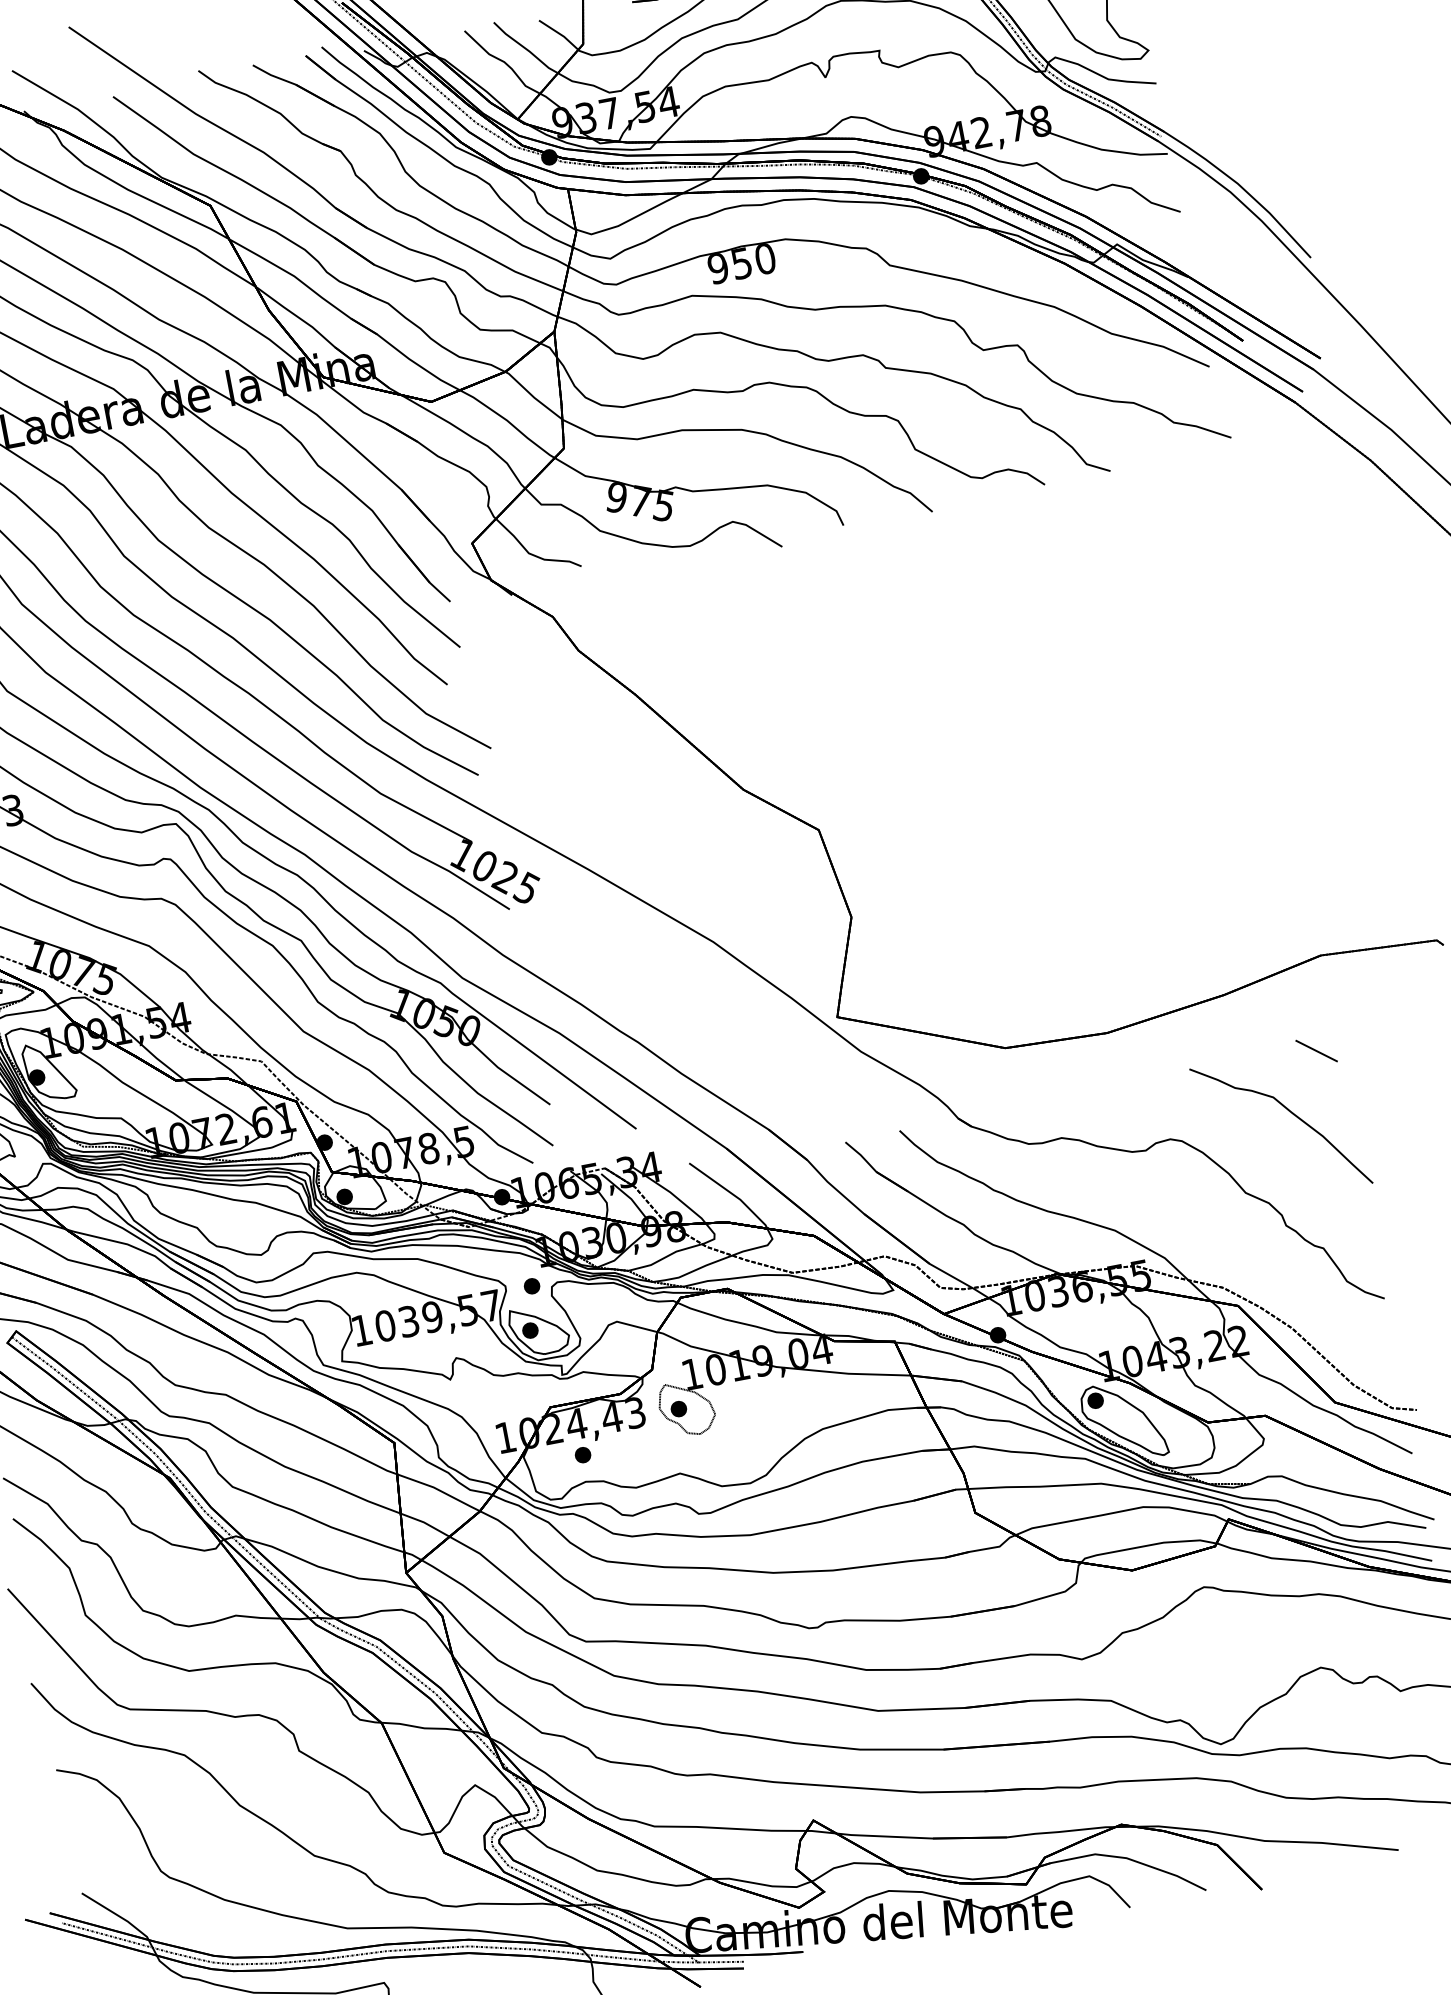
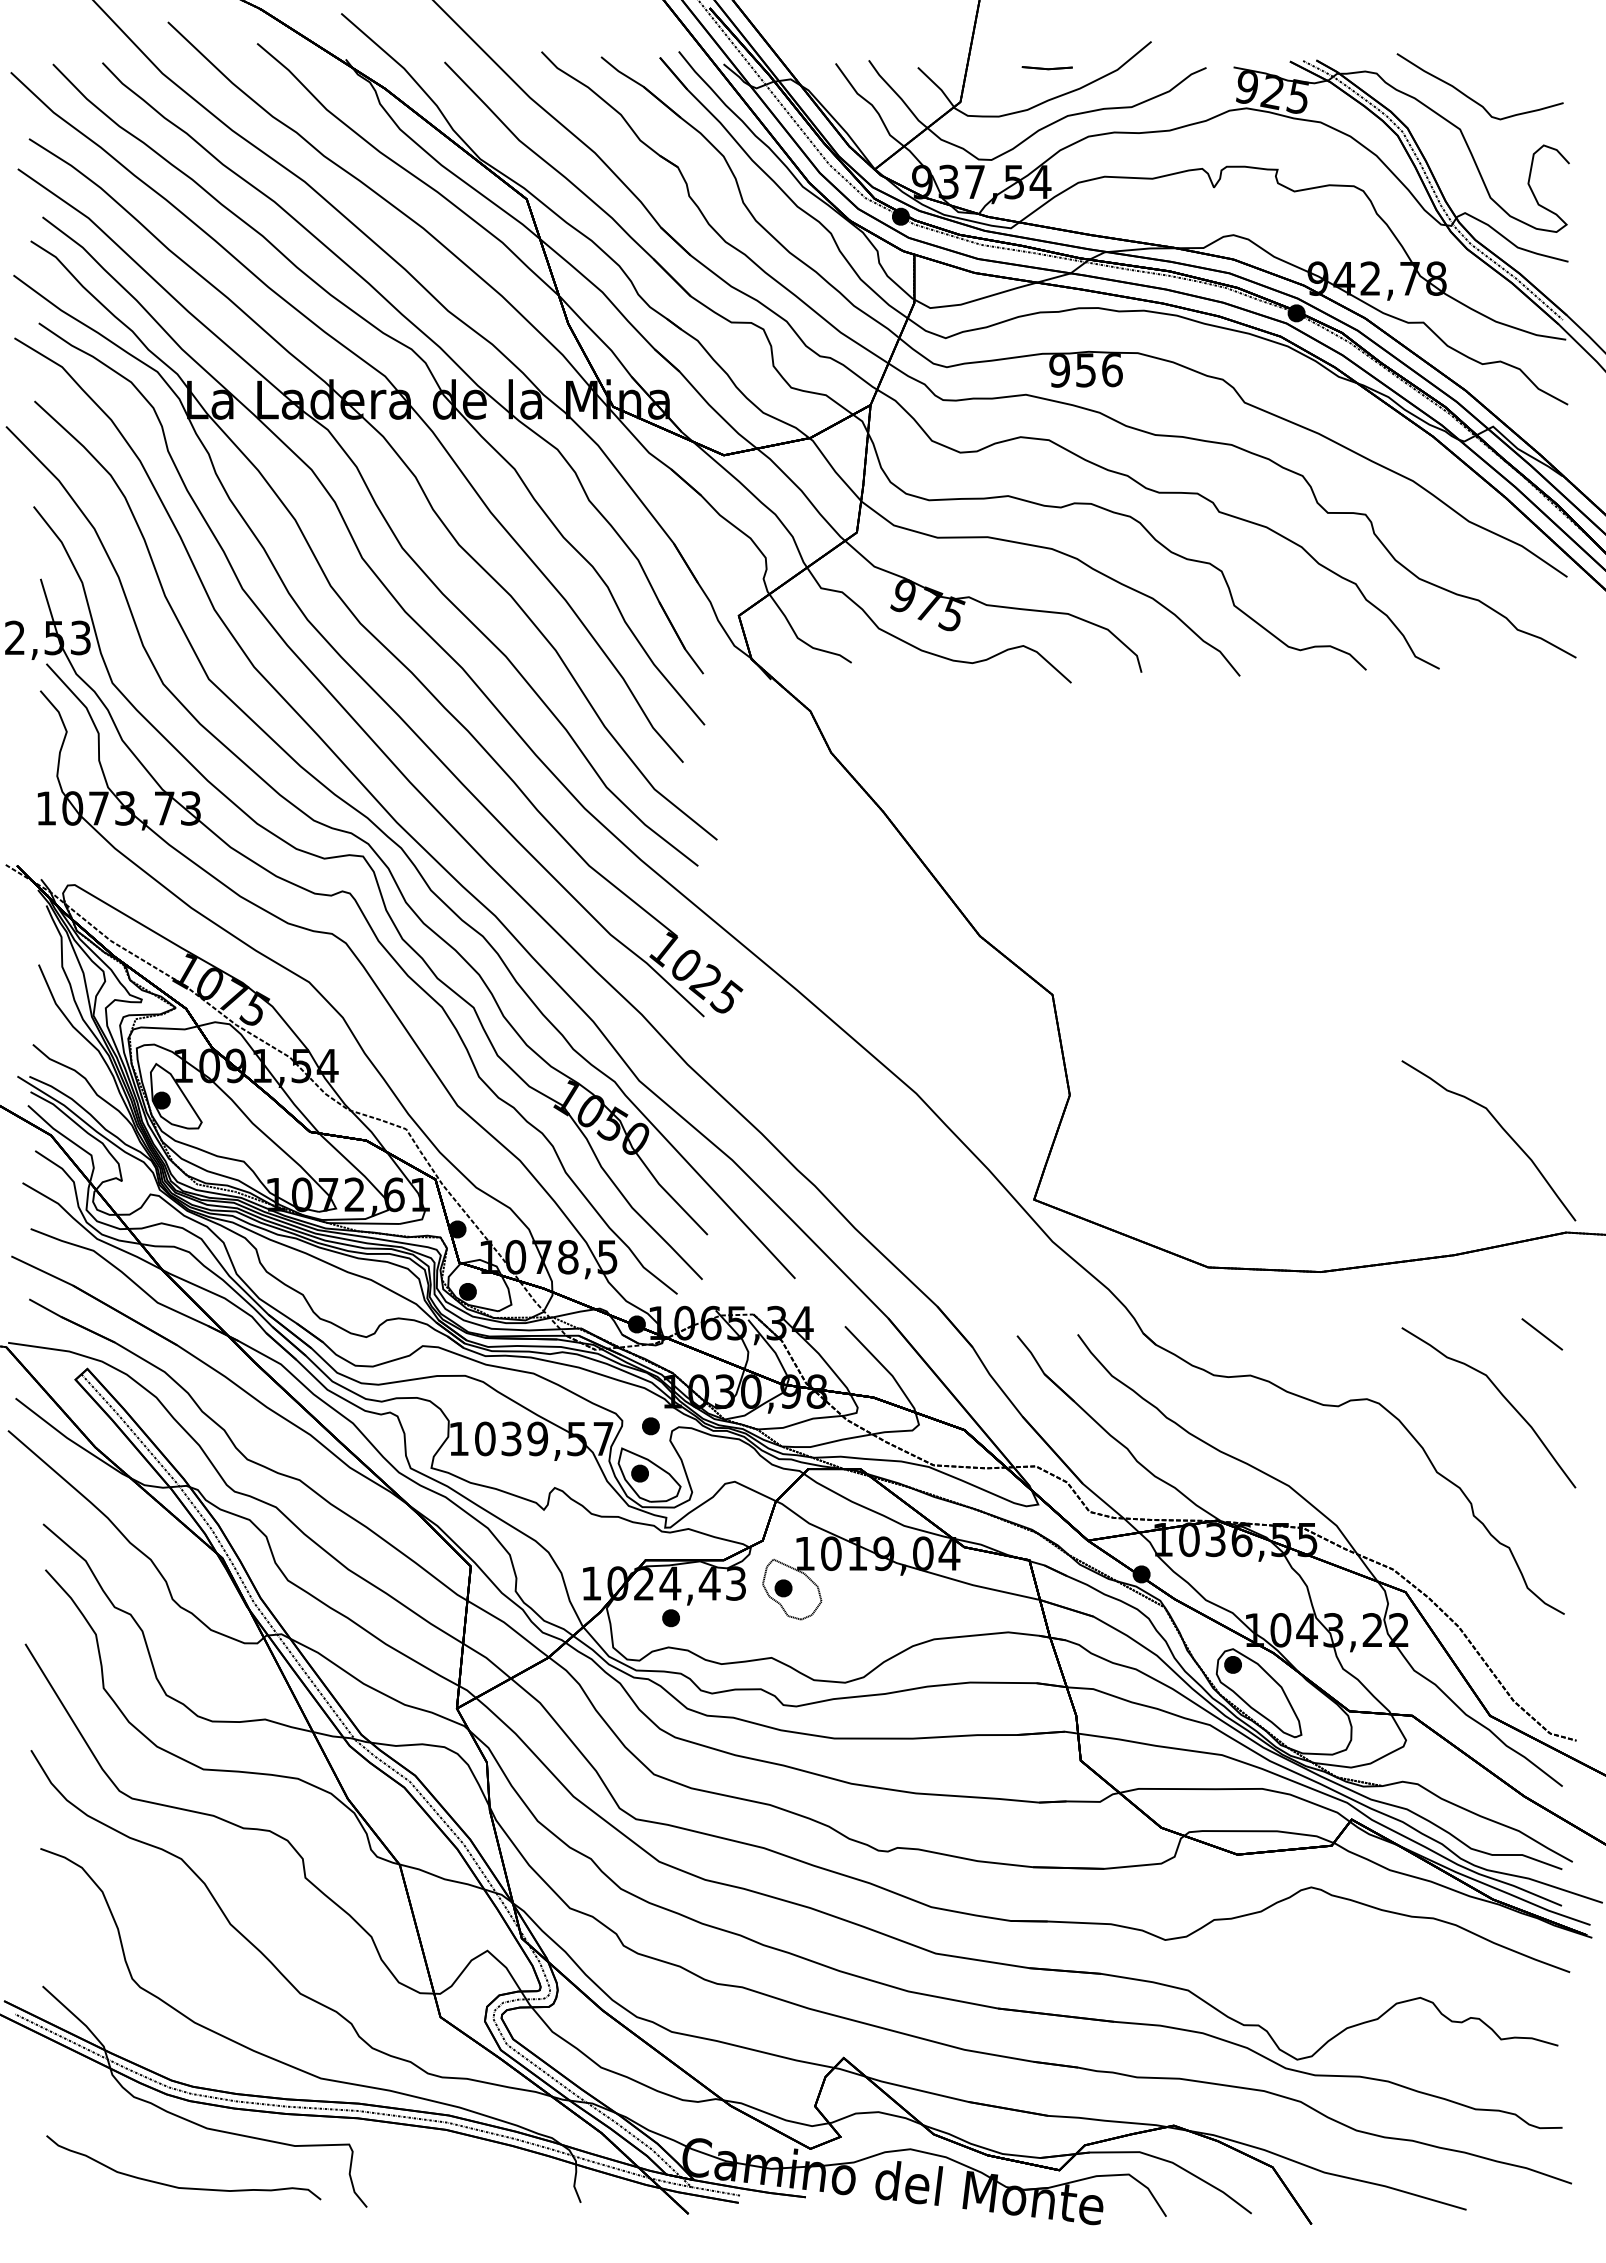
text: (765, 259) -> (1112, 370), 950 -> 956
curve: (1243, 872) -> (1500, 1127), added

